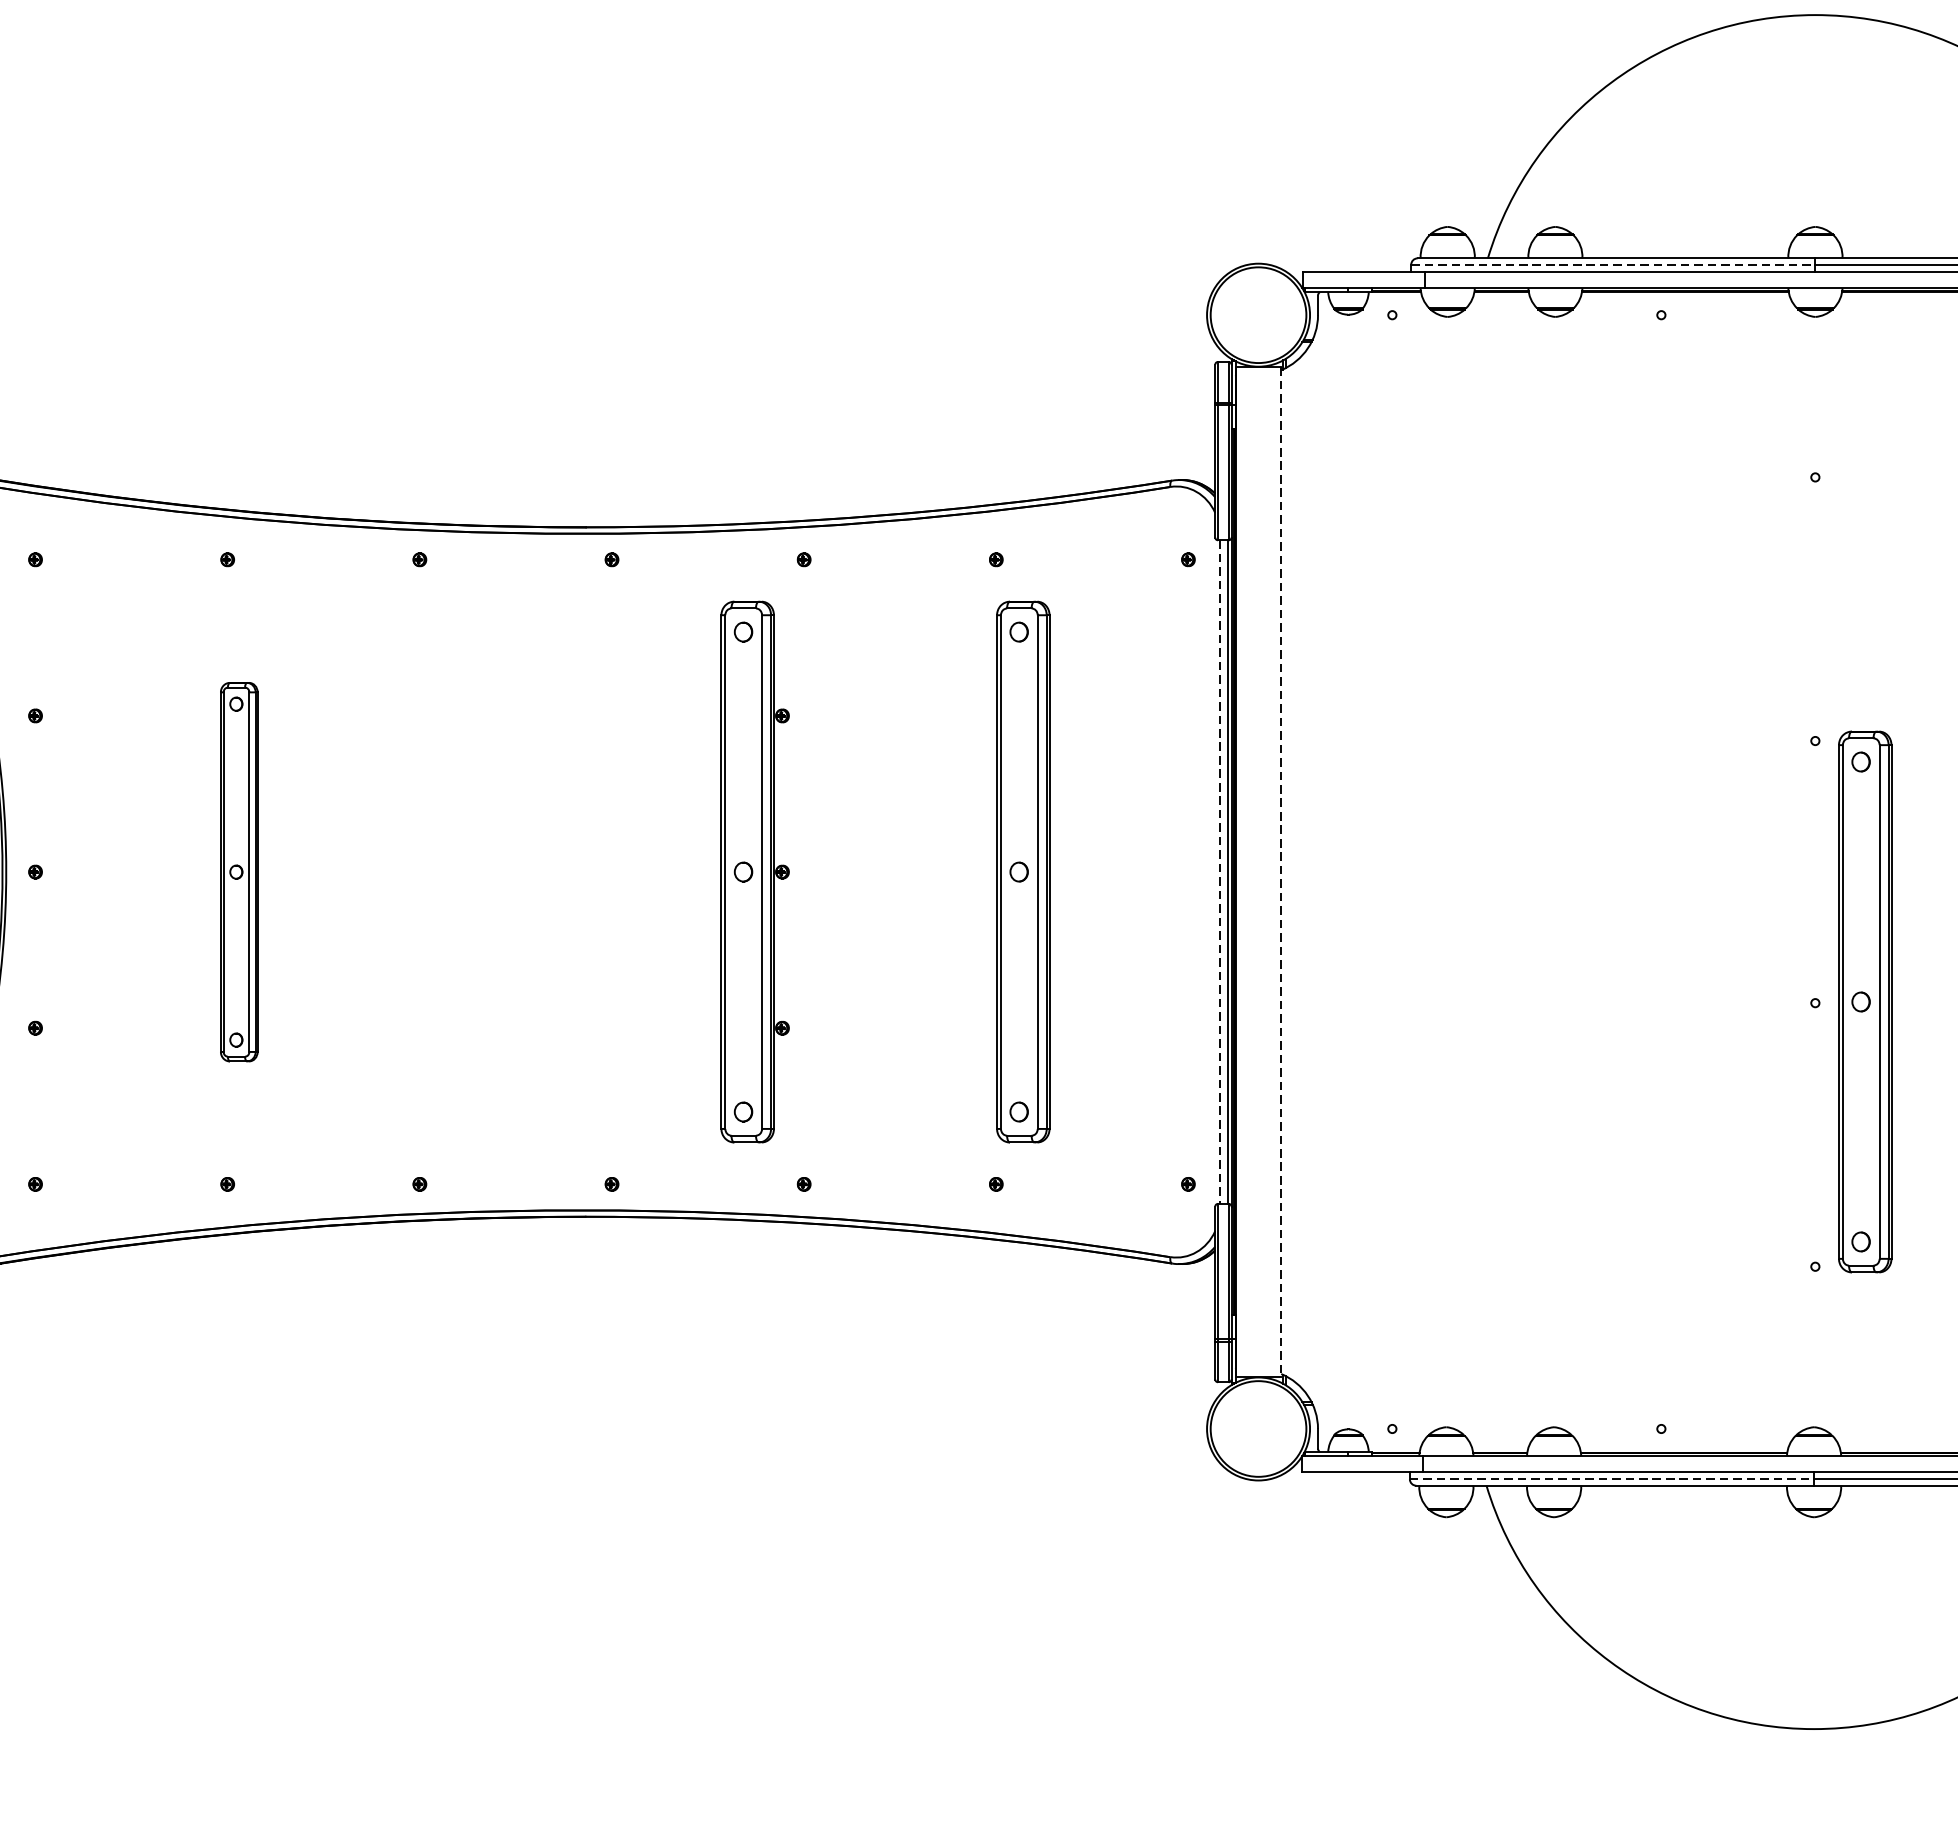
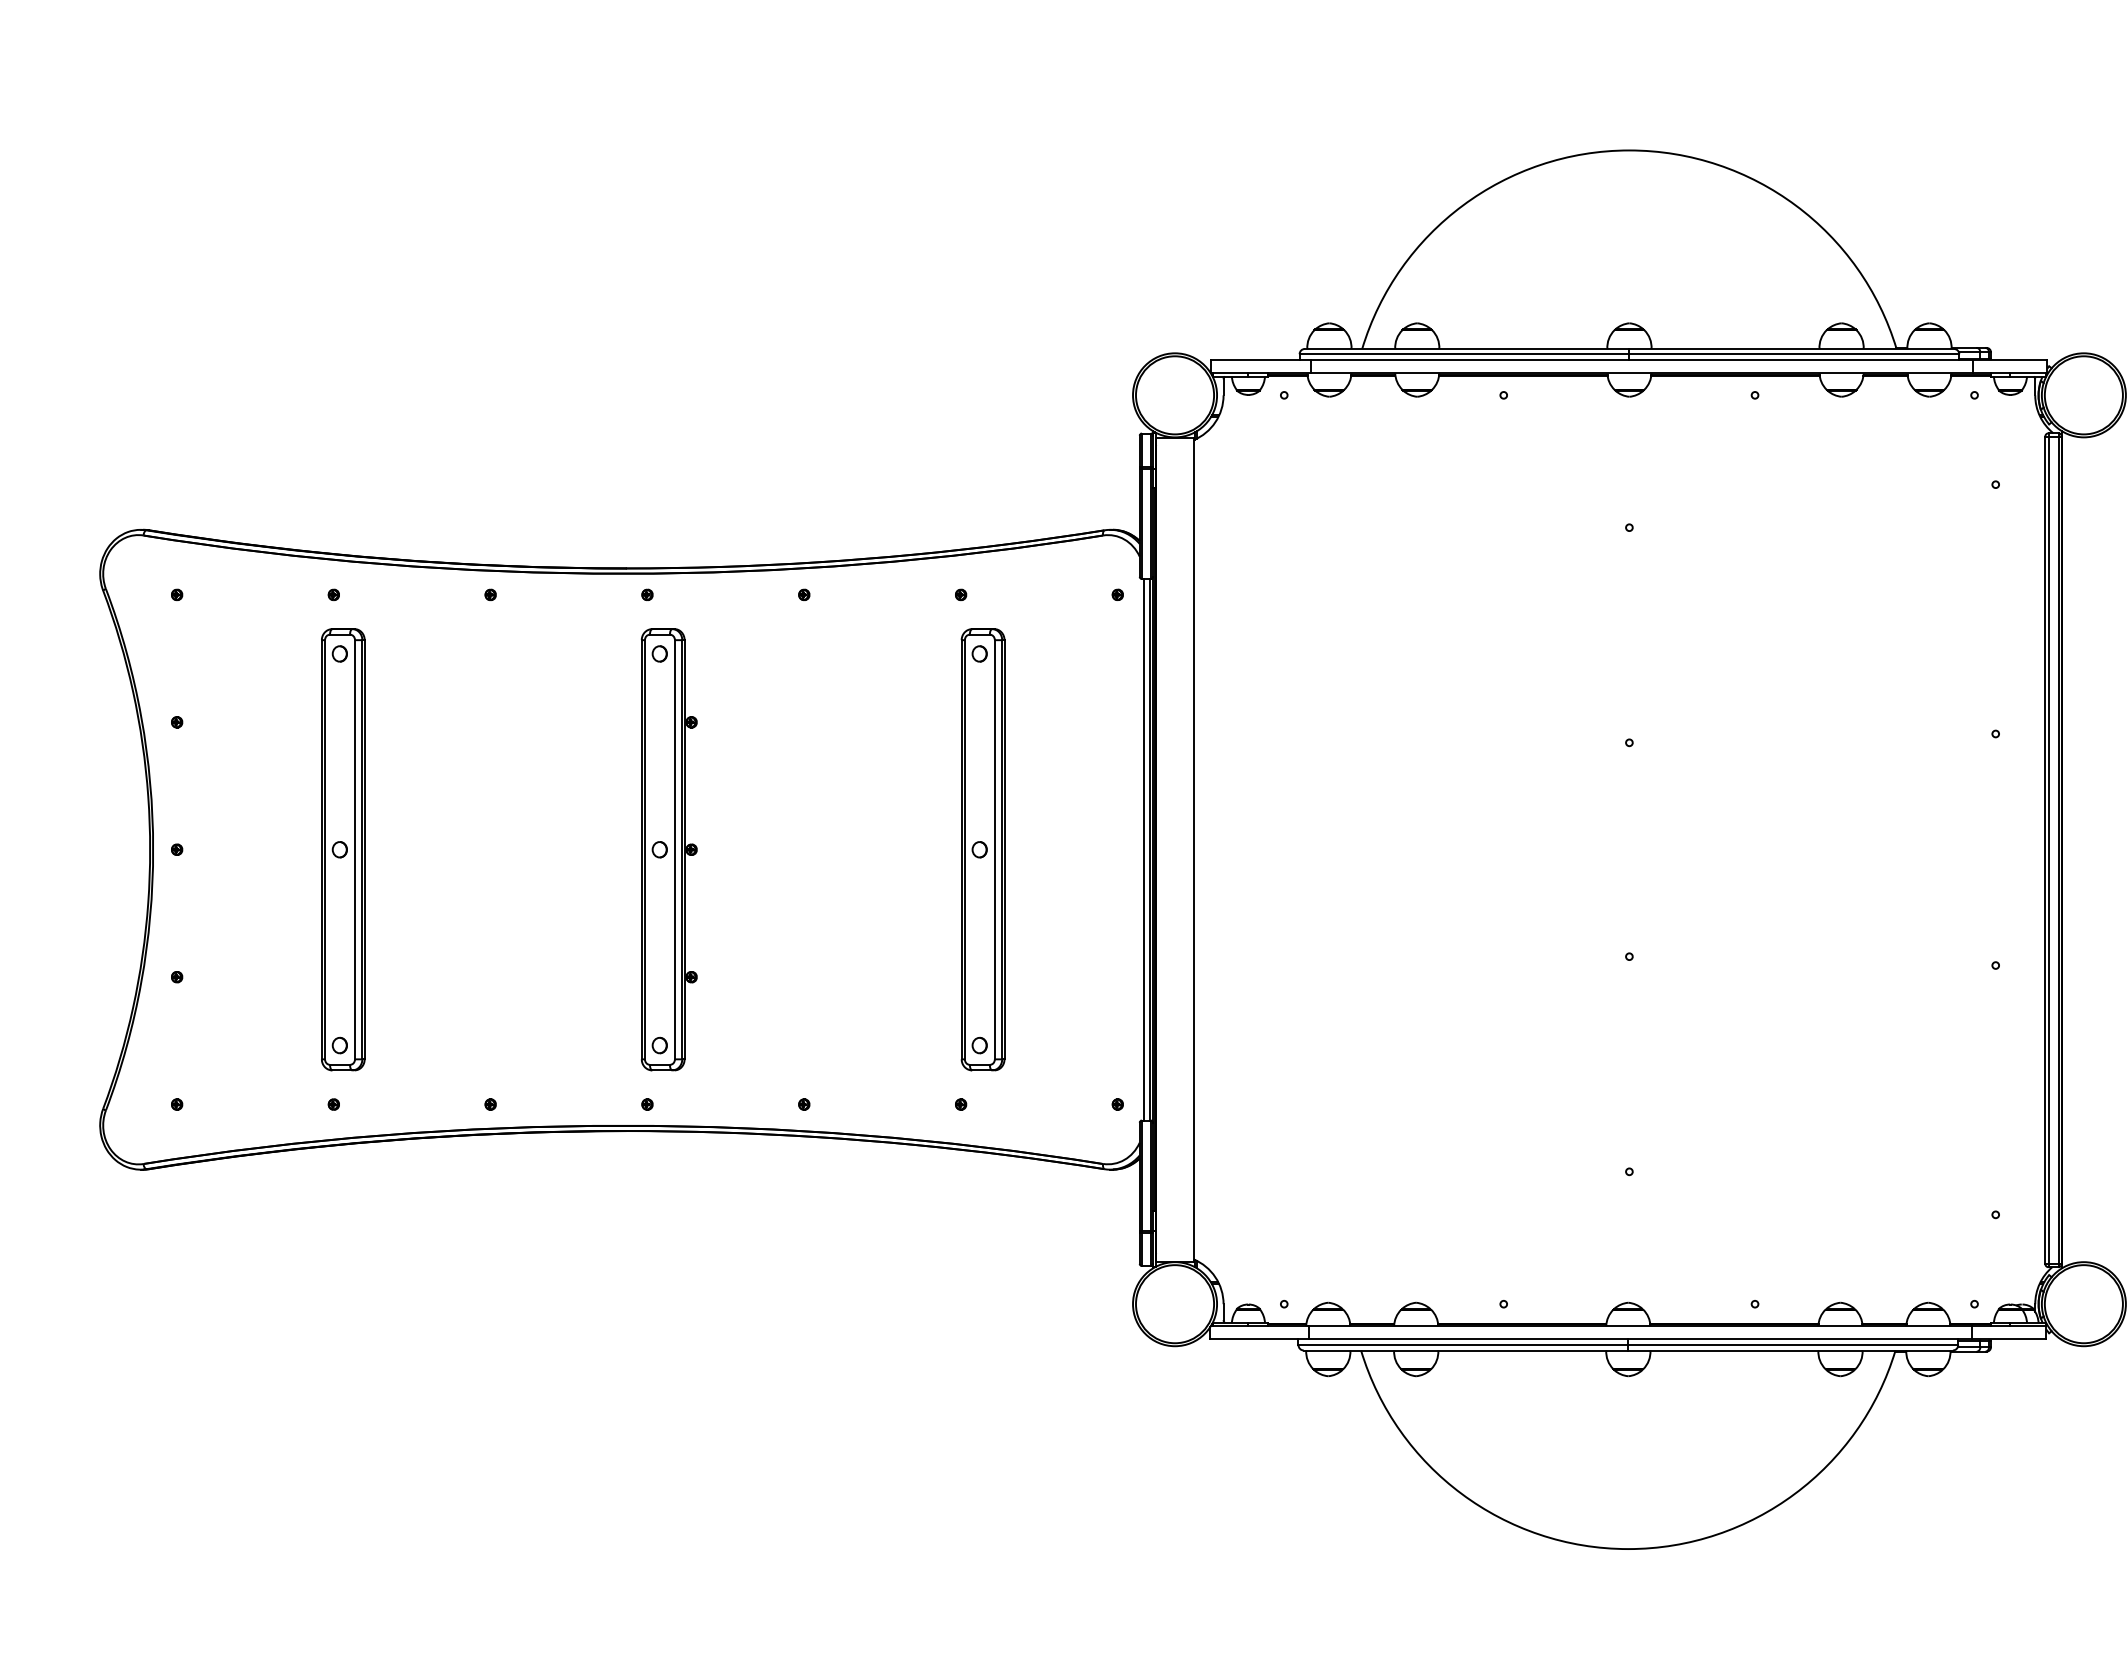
line: (1613, 265) -> (1464, 354), dashed -> solid
part: (239, 871) -> (343, 849), size x1.43
part: (754, 871) -> (668, 849), moved
line: (1219, 871) -> (1143, 849), dashed -> solid
line: (1281, 872) -> (1193, 850), dashed -> solid
part: (1864, 1001) -> (1669, 955), removed
line: (1612, 1479) -> (1463, 1345), dashed -> solid

